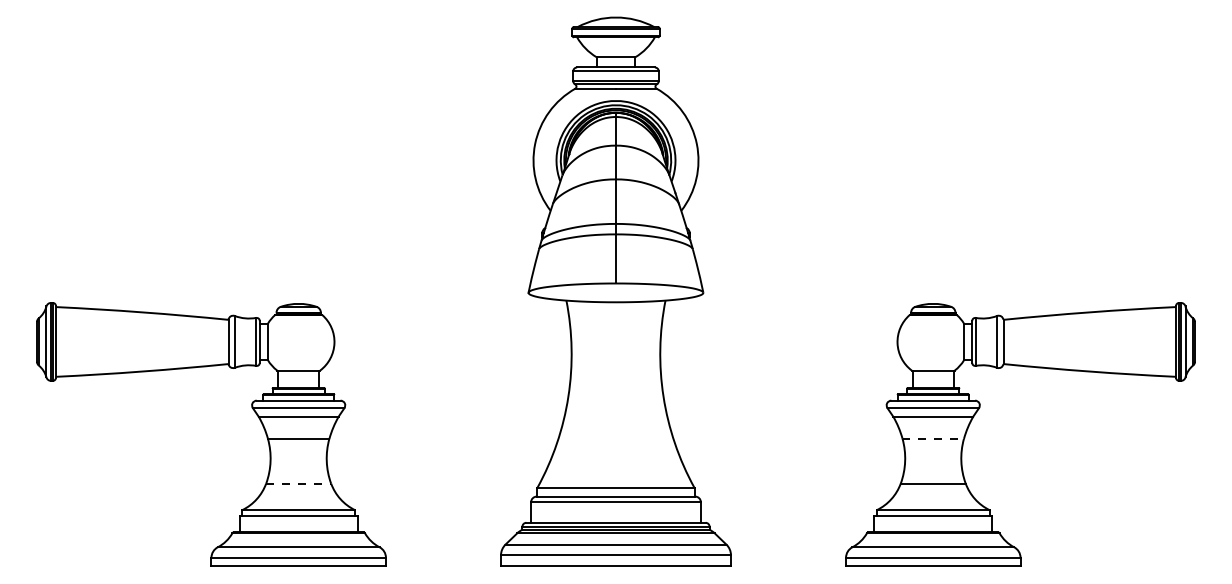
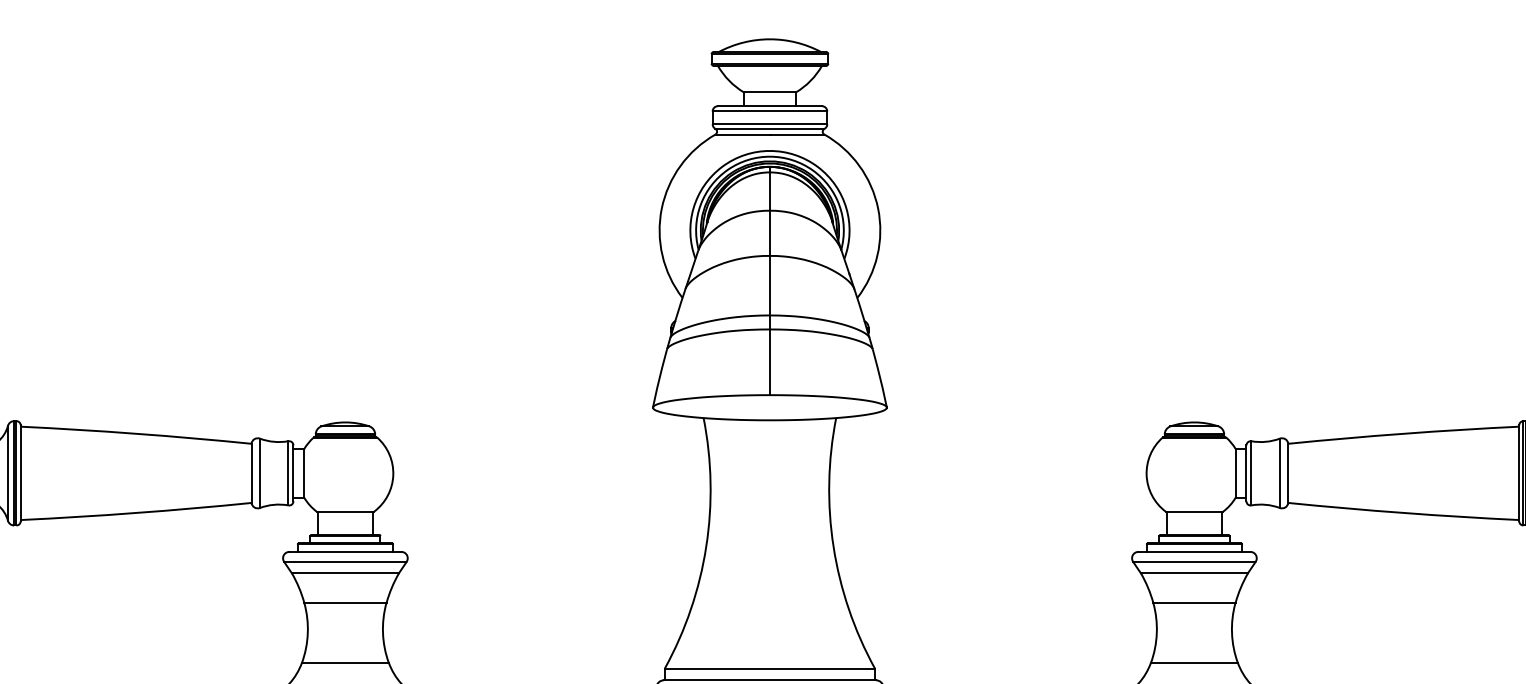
line: (933, 438) -> (1194, 602), dashed -> solid
line: (299, 483) -> (346, 662), dashed -> solid

